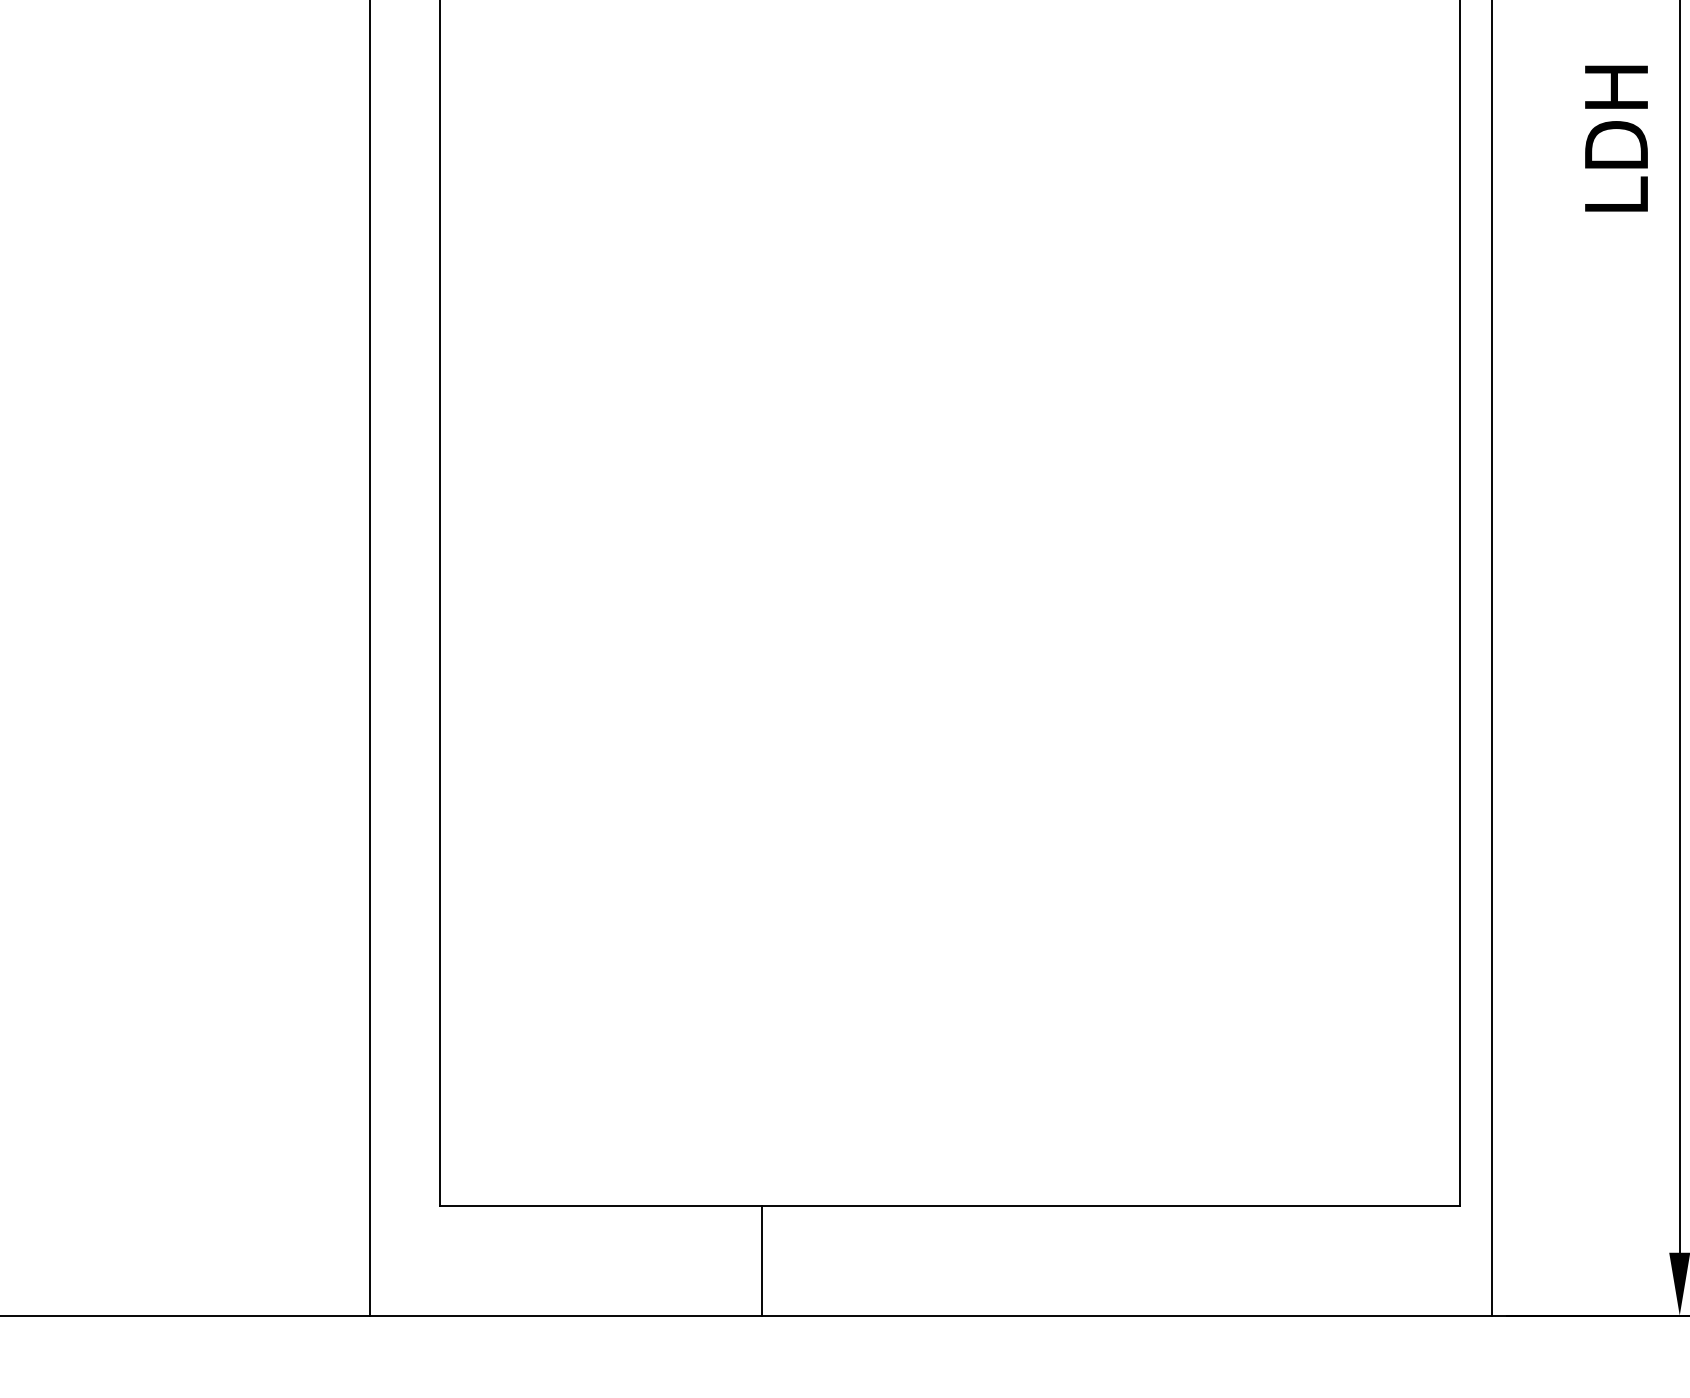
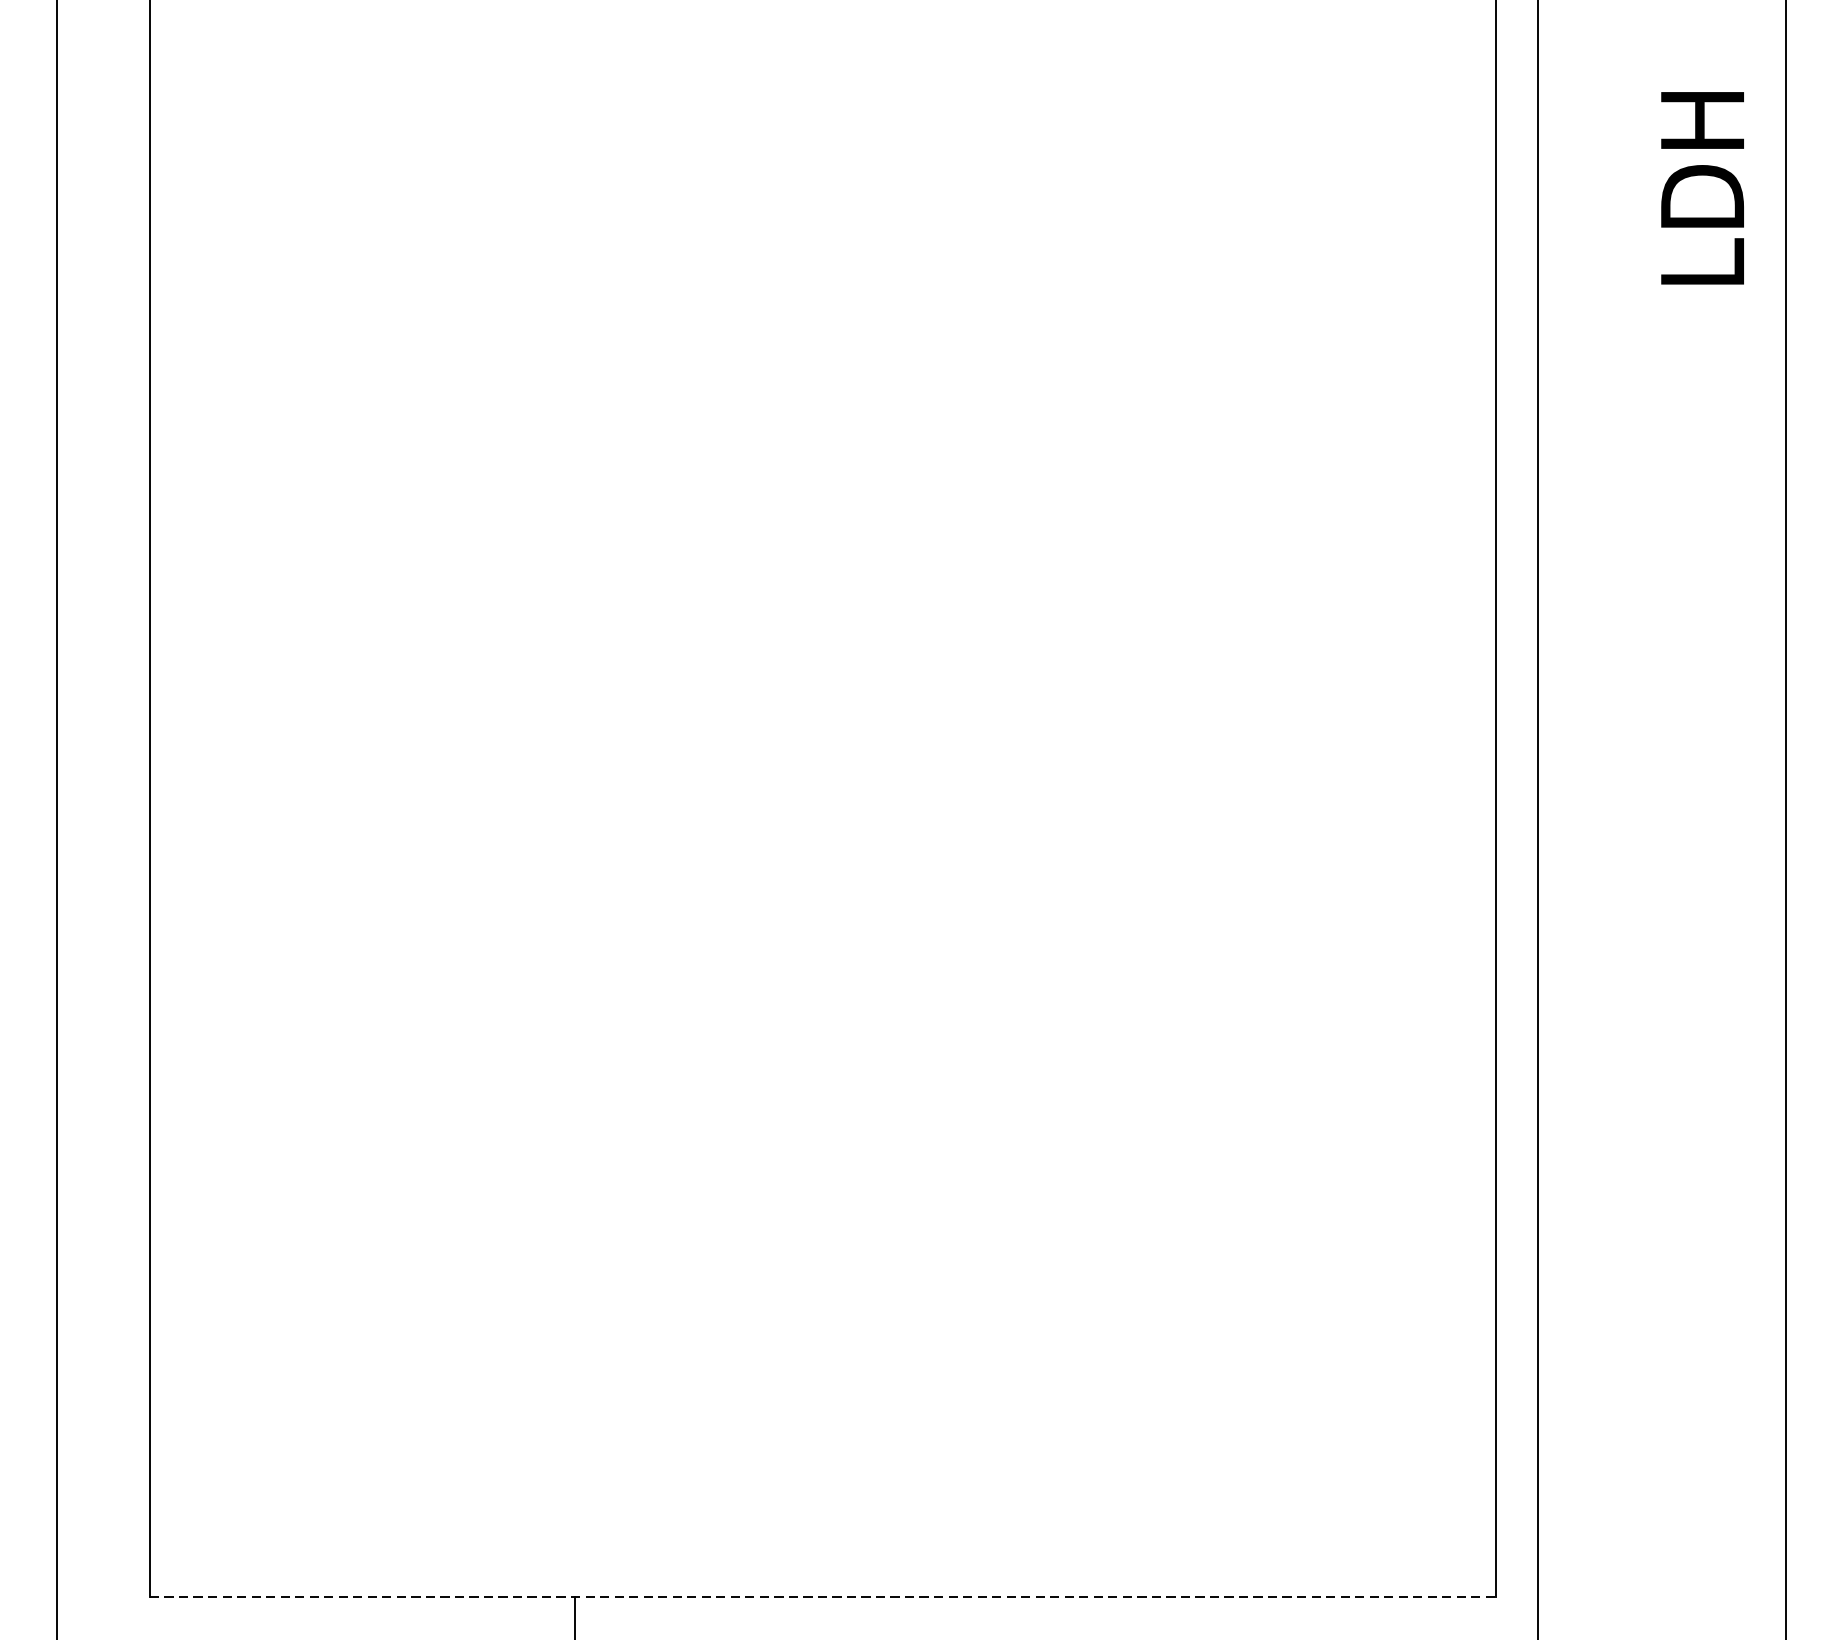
line: (950, 1205) -> (823, 1596), solid -> dashed

